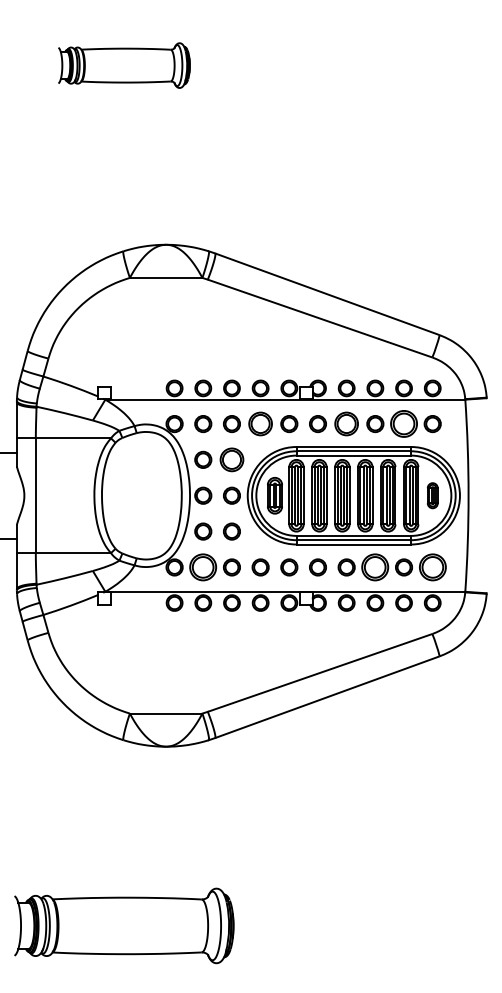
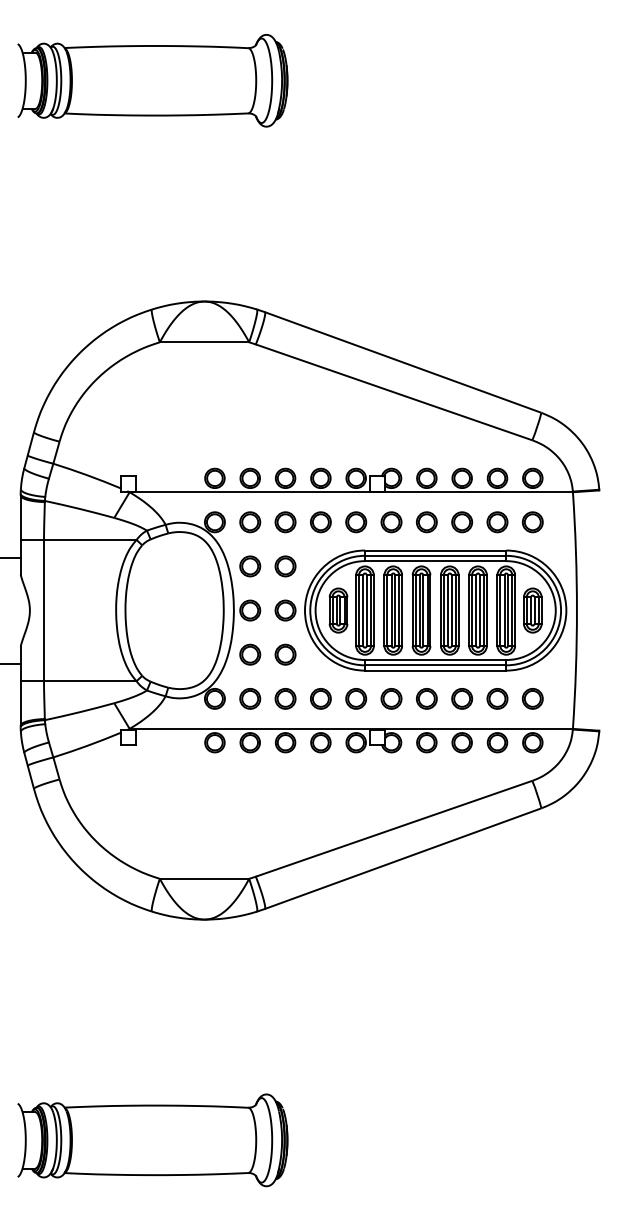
part: (123, 65) -> (152, 80), size x1.67
part: (260, 424) -> (320, 522), size x0.71
part: (346, 424) -> (426, 522), size x0.71
part: (404, 424) -> (497, 522), size x0.62
part: (231, 459) -> (285, 566), size x0.71
part: (432, 495) -> (532, 610), size x1.43
part: (203, 567) -> (250, 698), size x0.62
part: (375, 567) -> (462, 698), size x0.62
part: (432, 567) -> (532, 698), size x0.62

